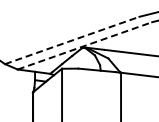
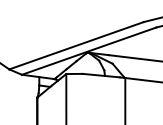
line: (72, 40) -> (76, 45), dashed -> solid
line: (85, 45) -> (89, 50), dashed -> solid

